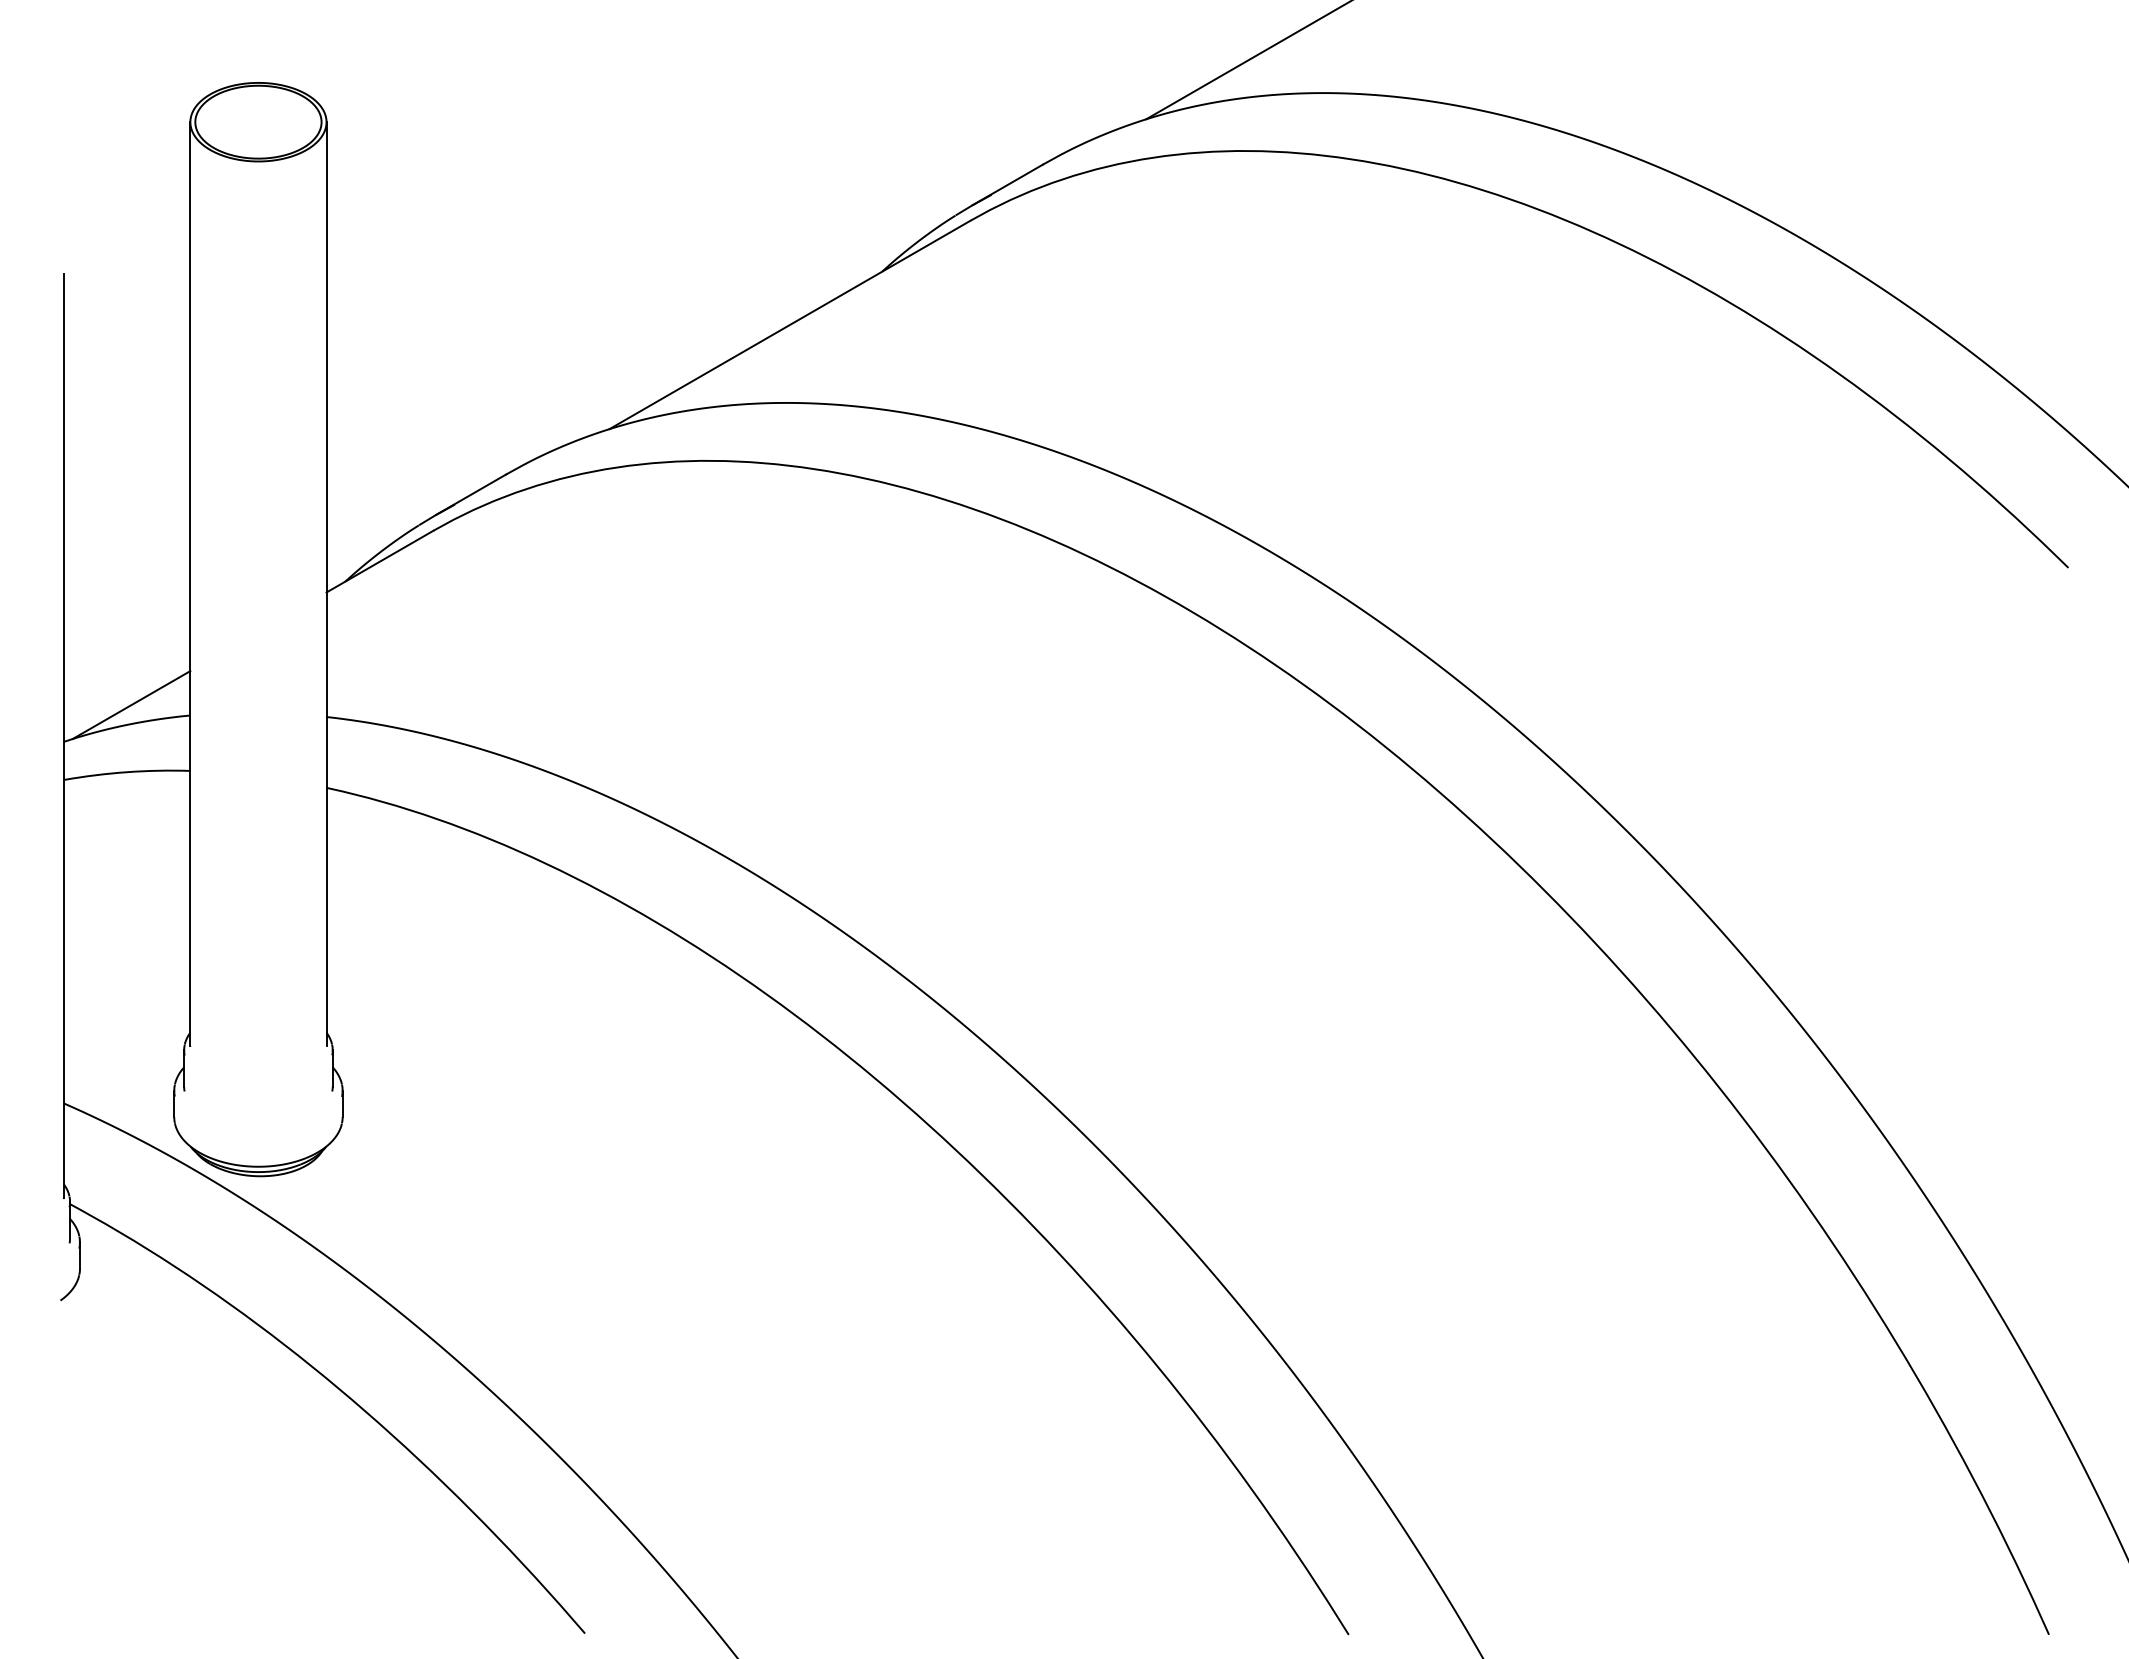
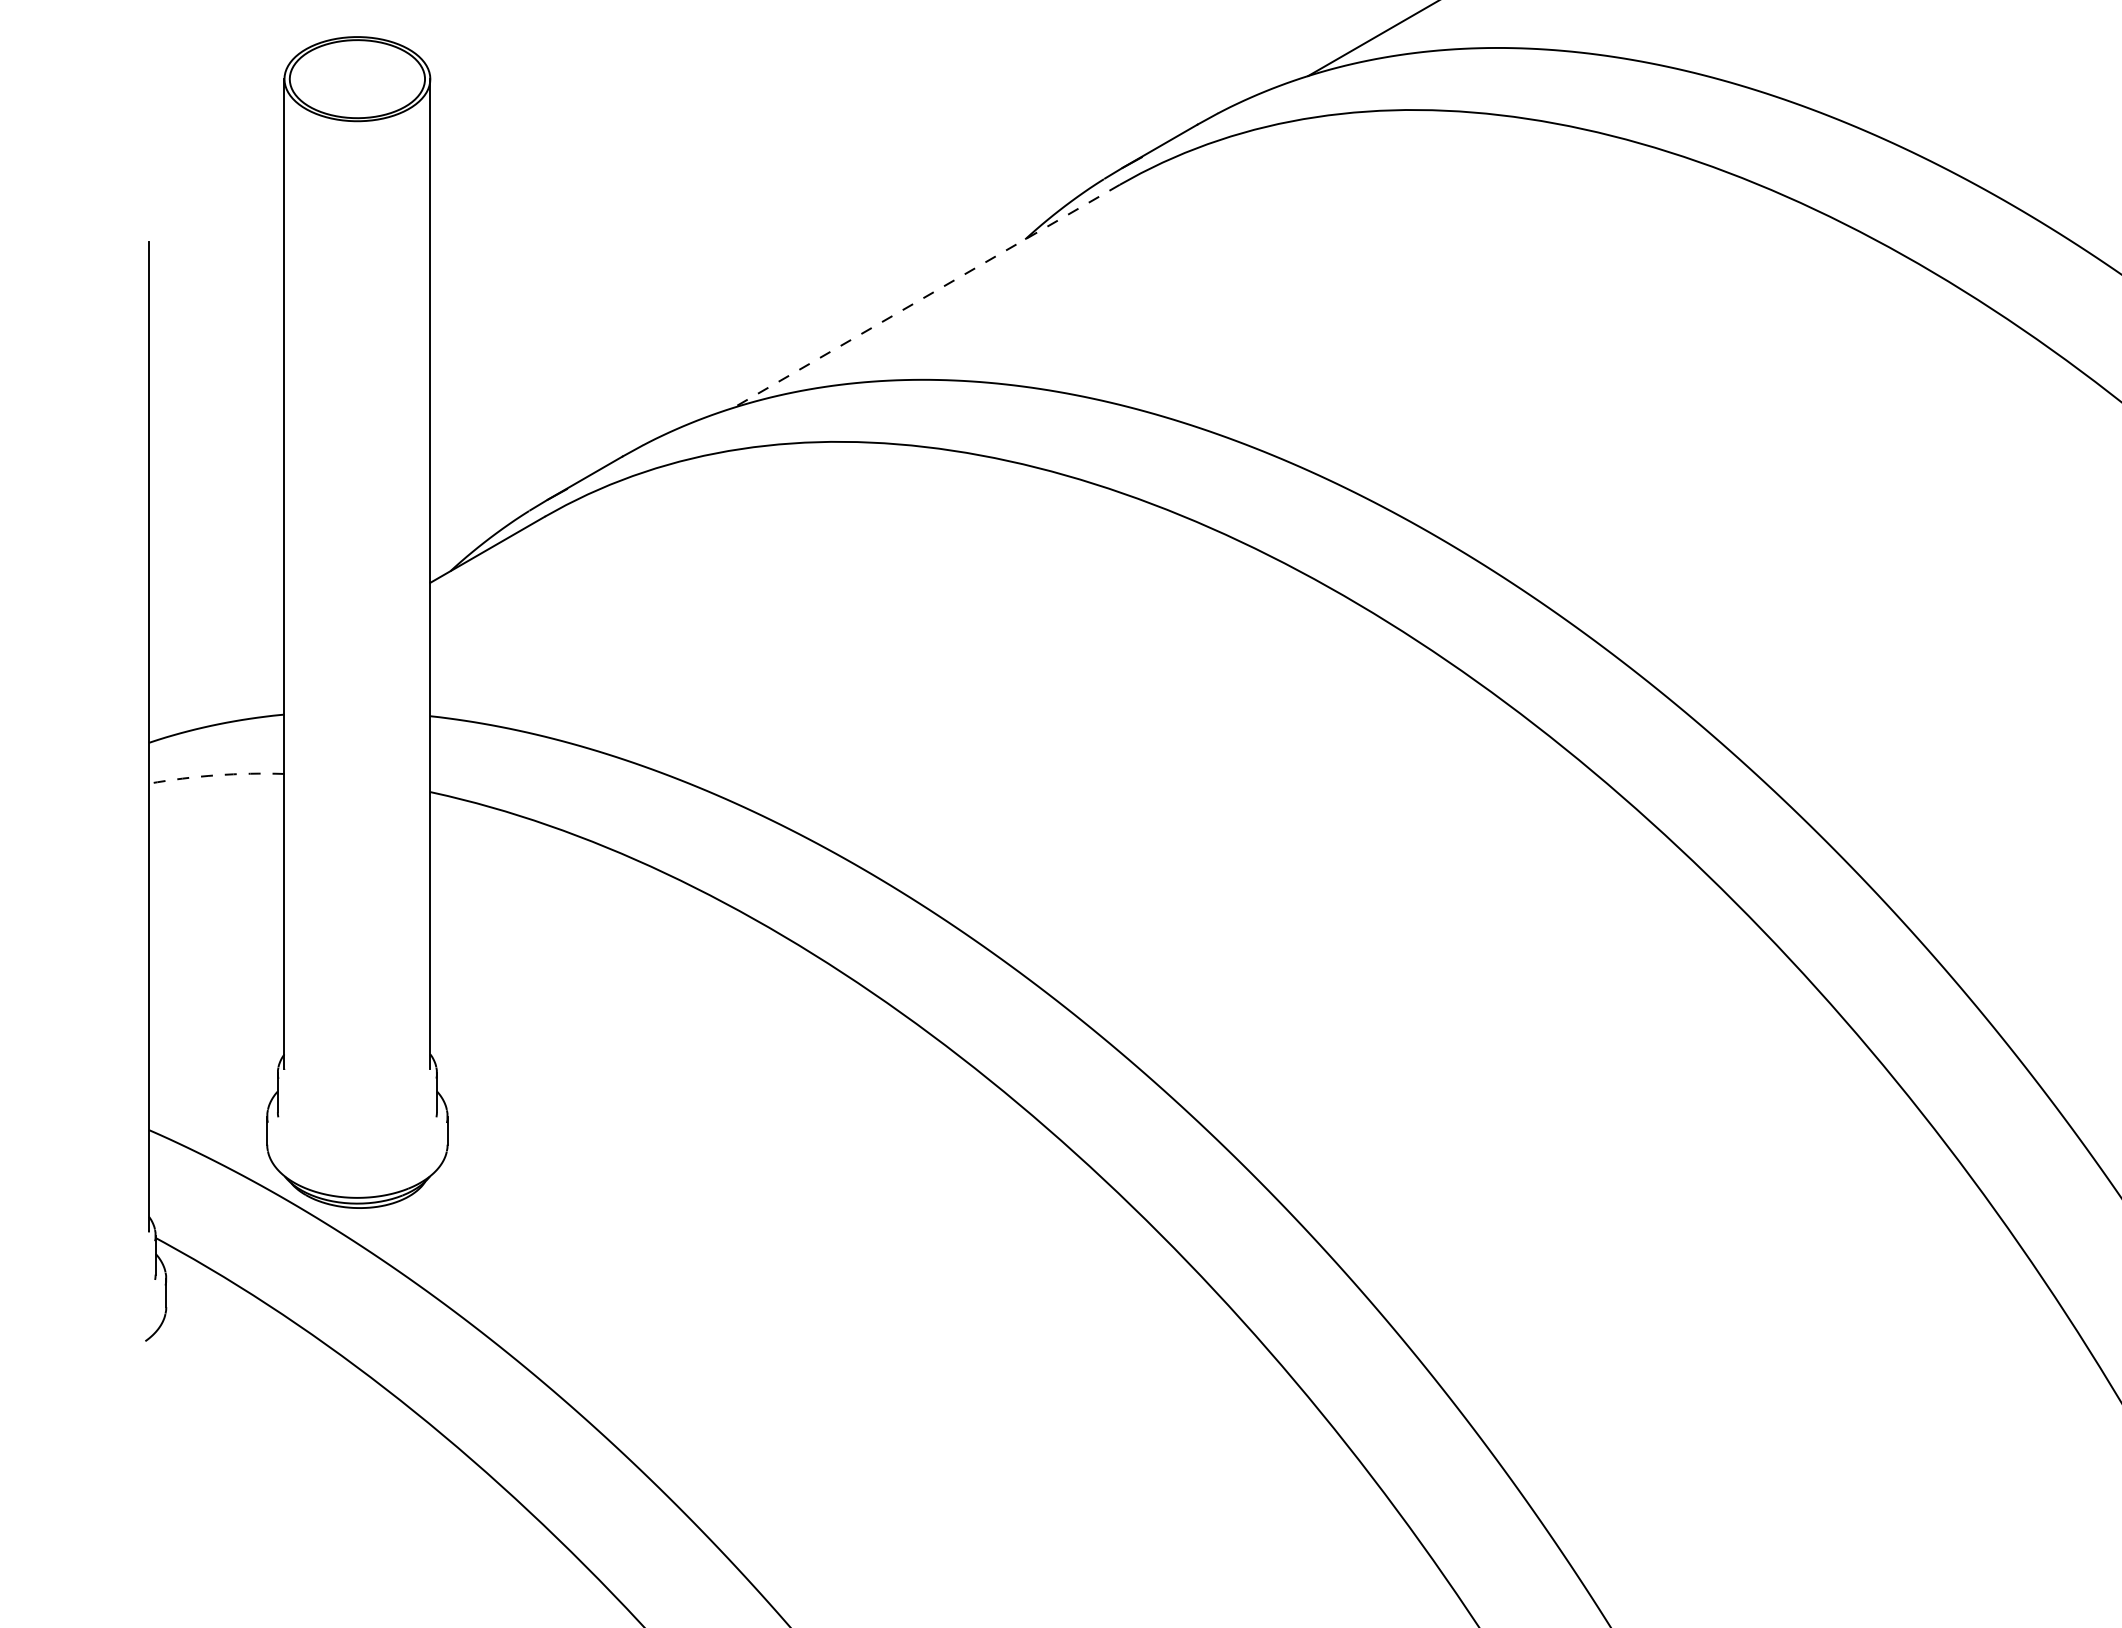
line: (789, 325) -> (926, 296), solid -> dashed
line: (131, 705) -> (221, 703), removed
arc: (126, 772) -> (216, 775), solid -> dashed

